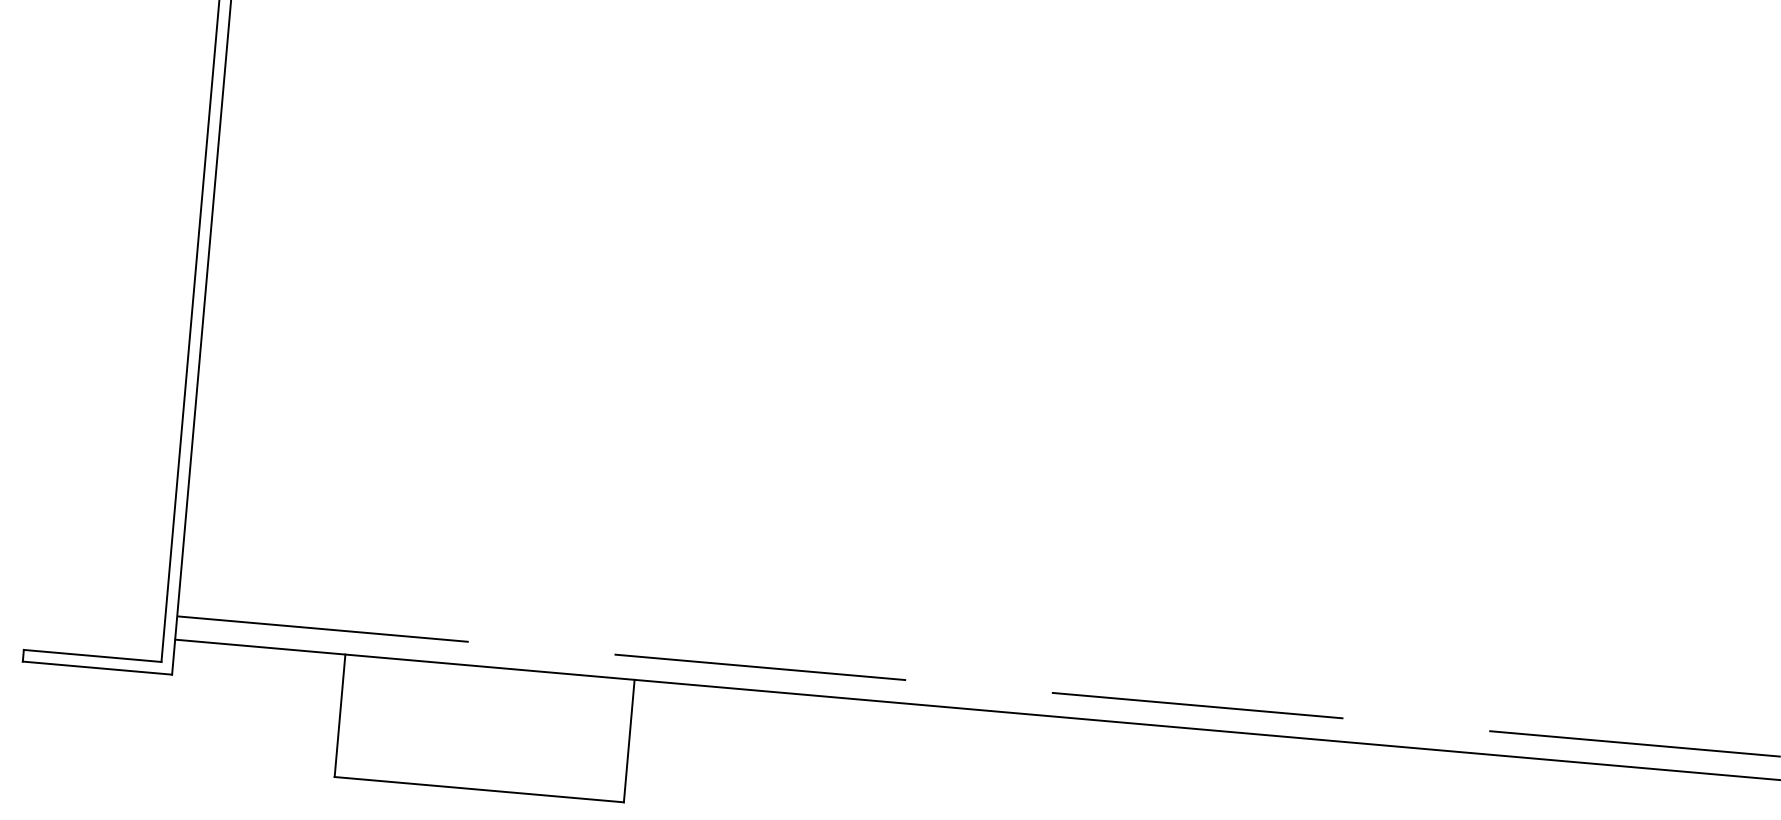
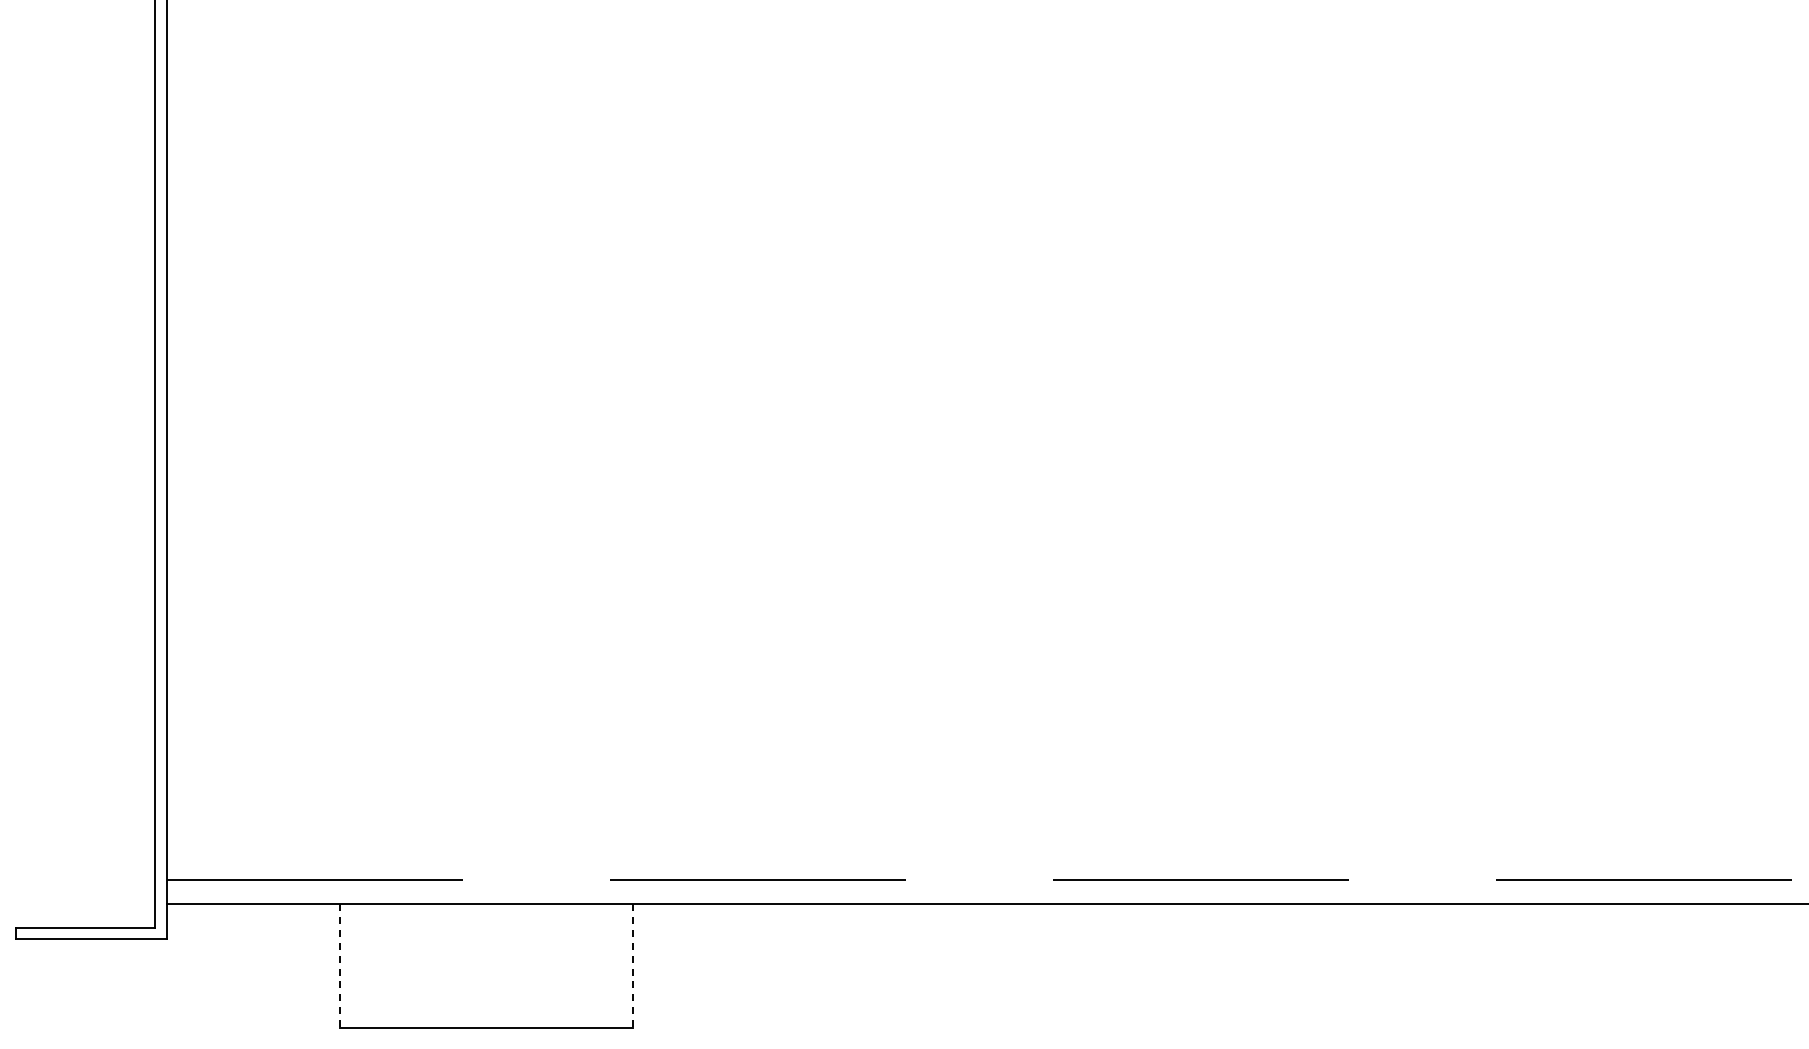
line: (339, 716) -> (339, 966), solid -> dashed
line: (629, 741) -> (632, 966), solid -> dashed

